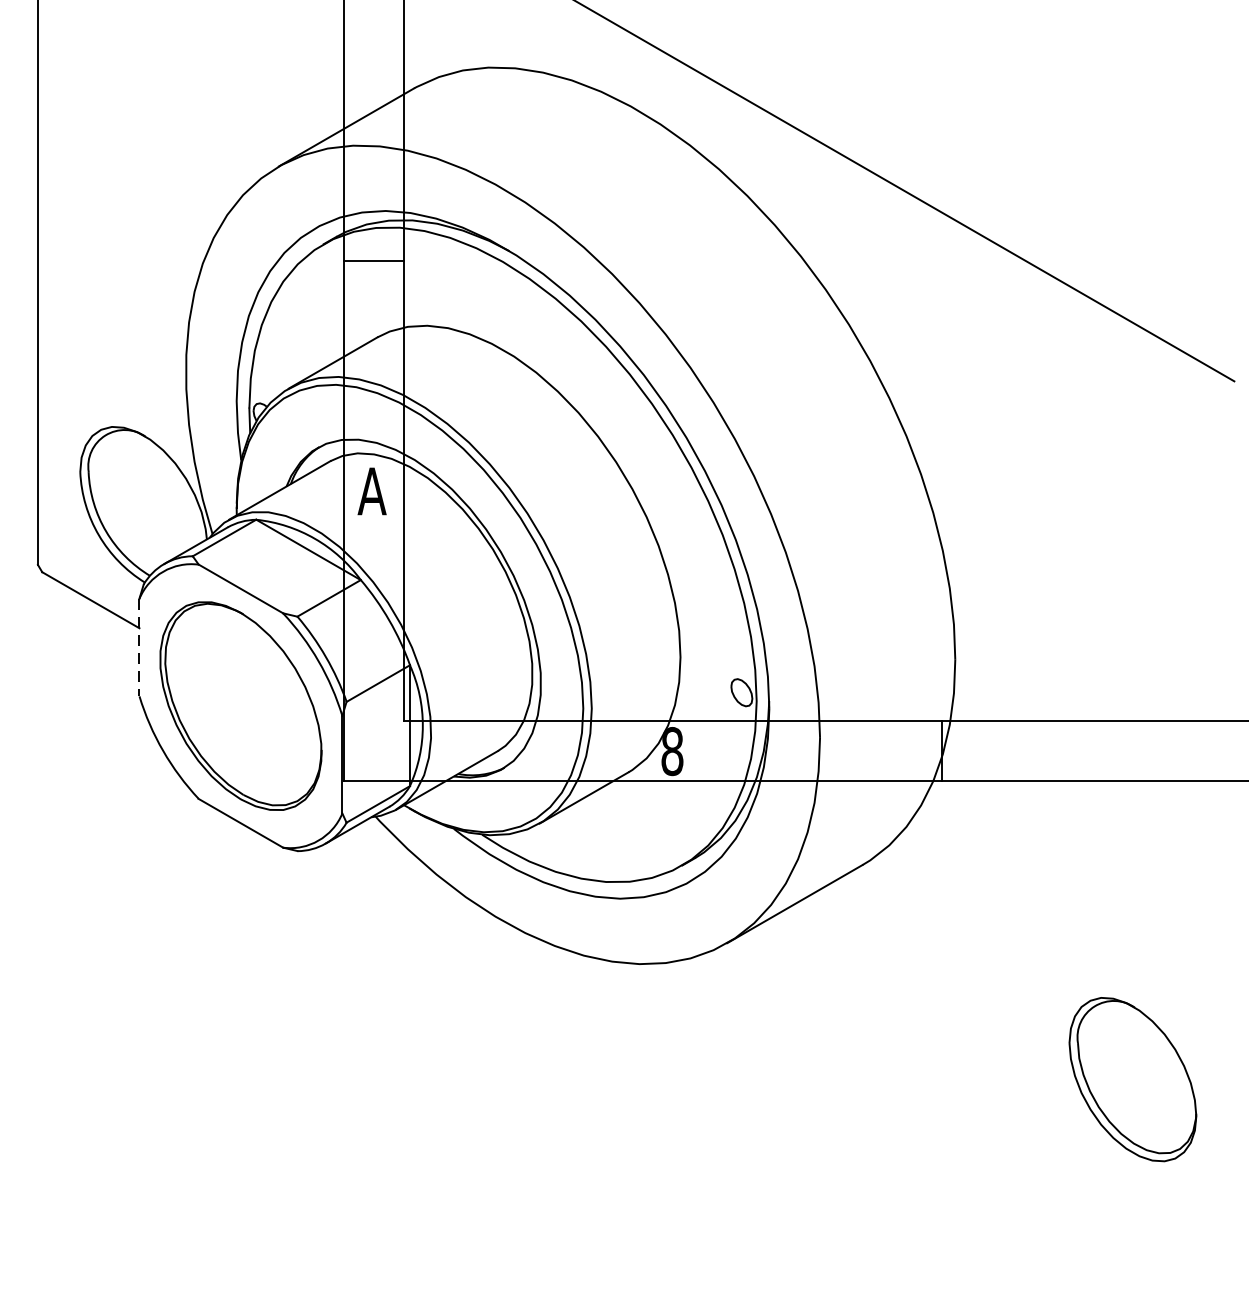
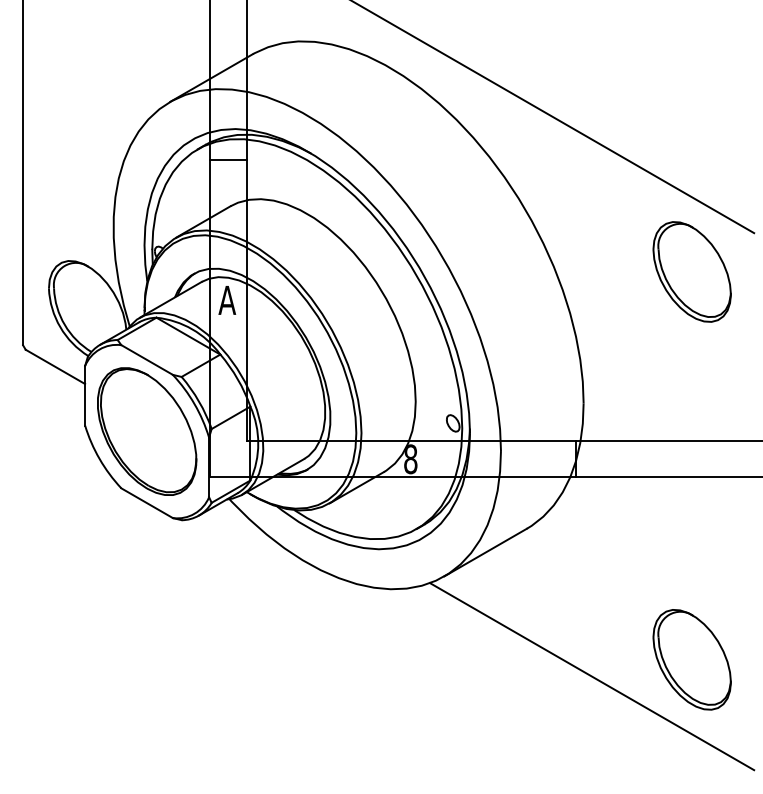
part: (1131, 444) -> (691, 271), added
line: (140, 647) -> (85, 395), dashed -> solid
line: (969, 1106) -> (592, 676), added

